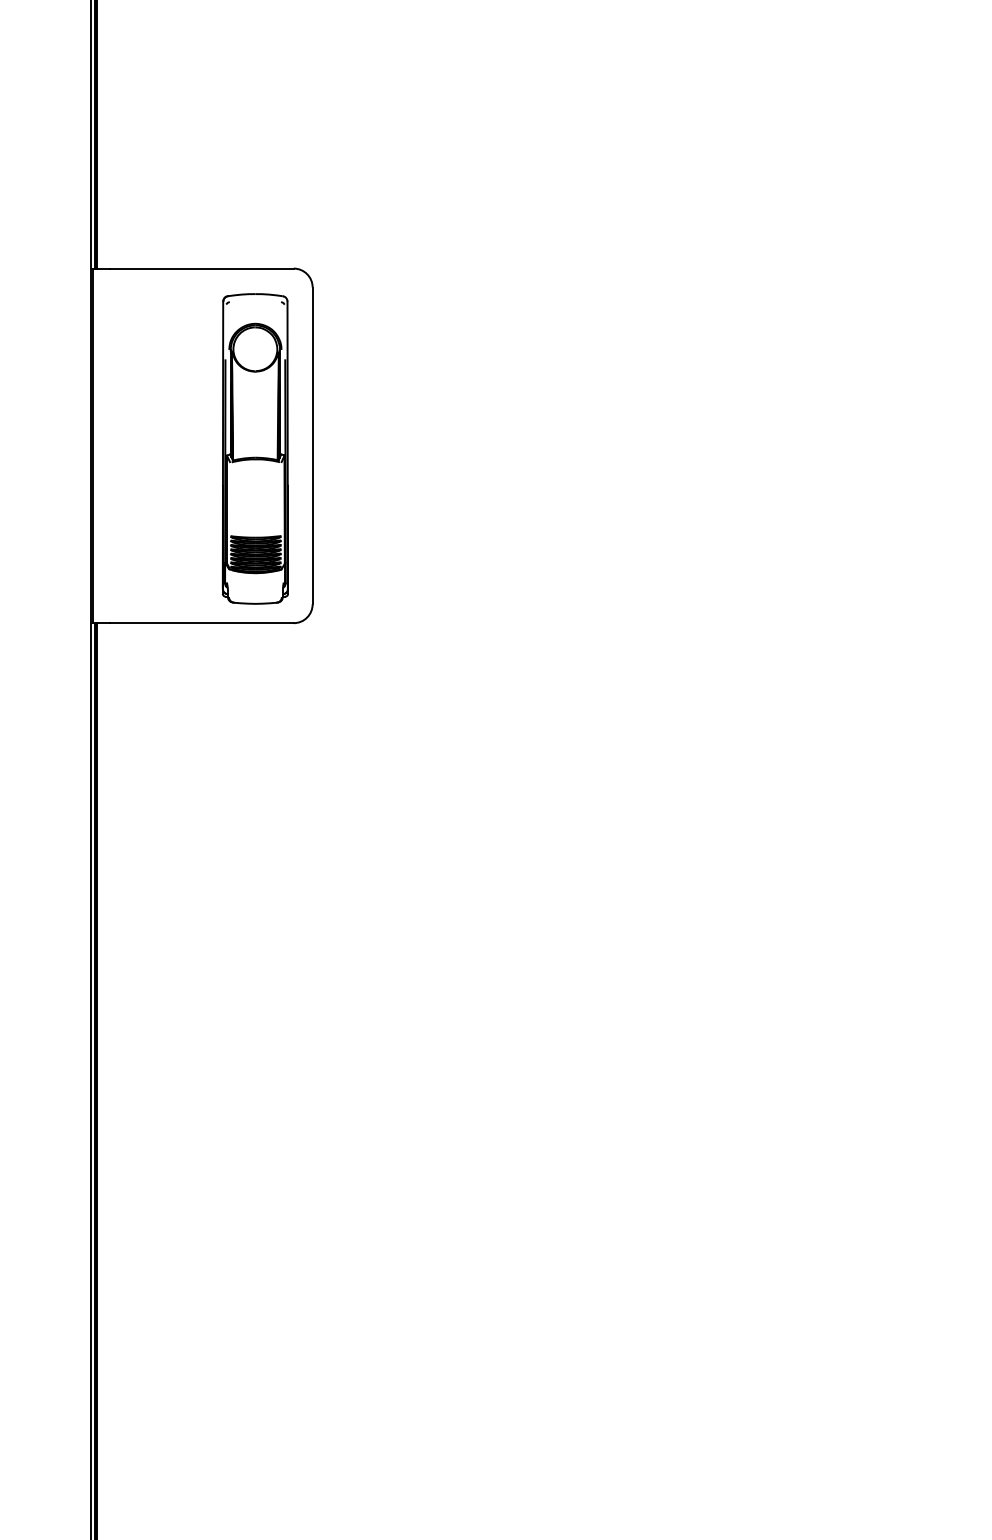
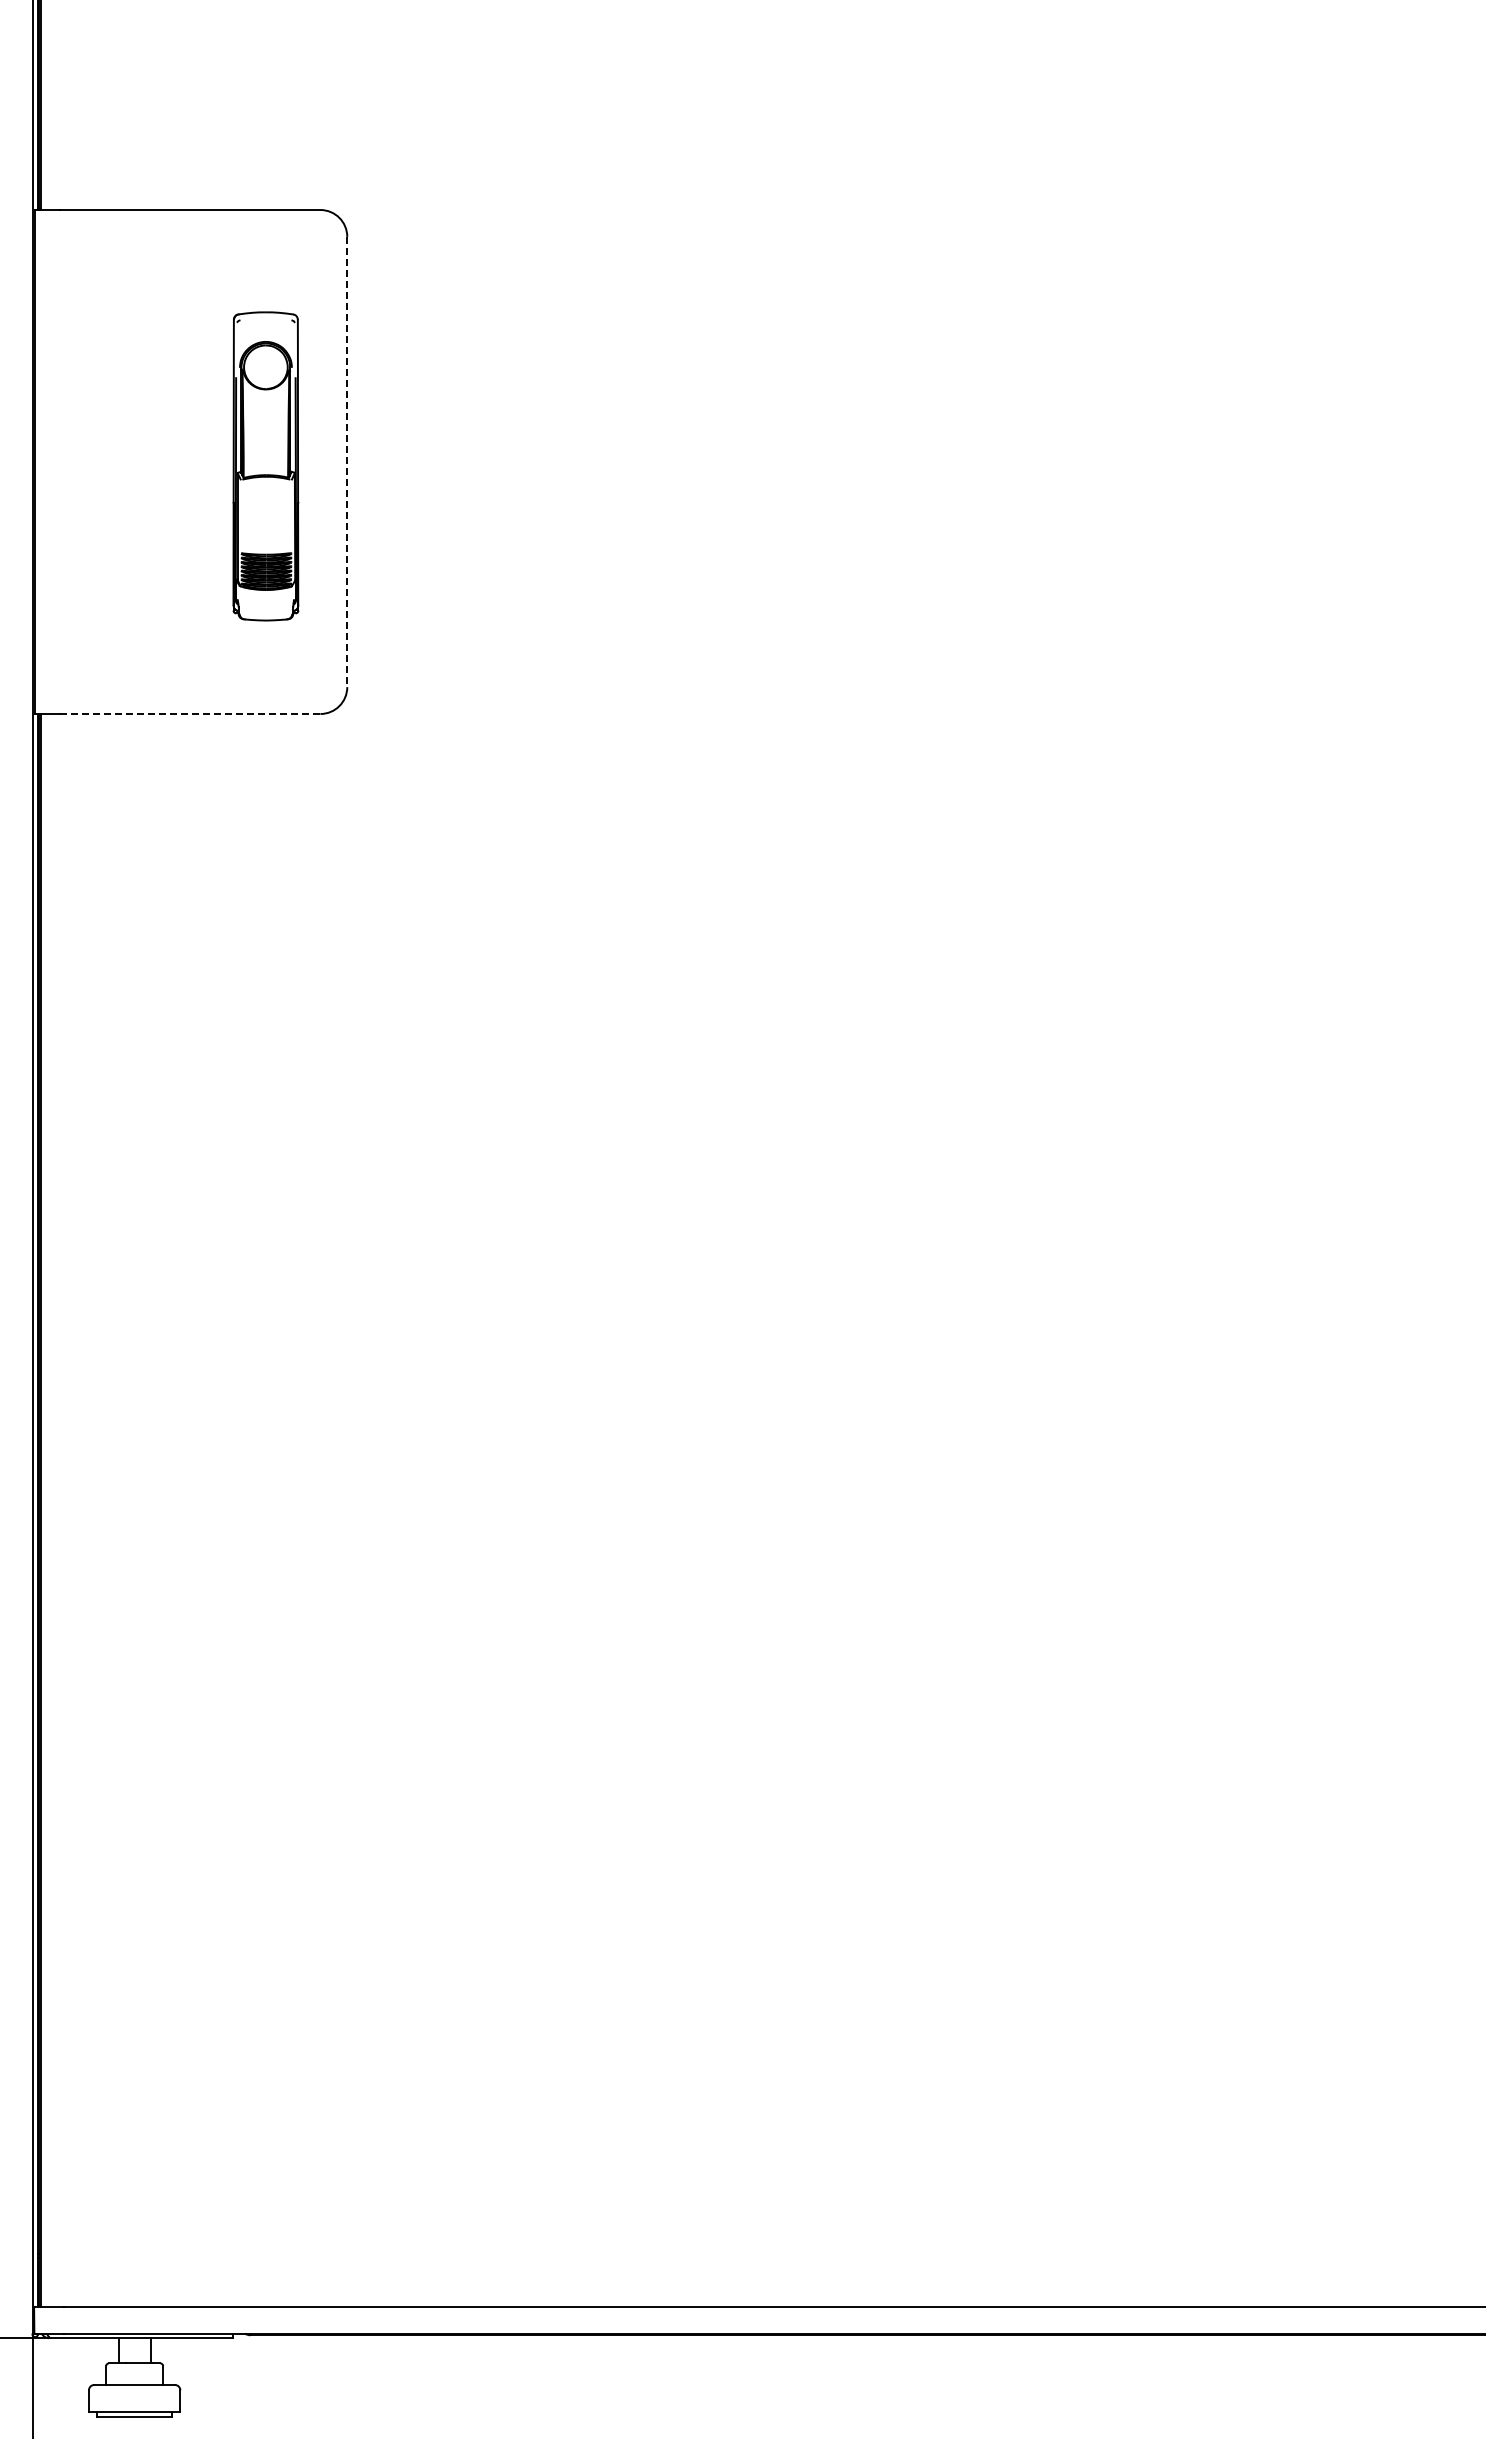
line: (312, 446) -> (347, 462), solid -> dashed
part: (255, 449) -> (265, 466), size x0.7
line: (201, 623) -> (189, 714), solid -> dashed

